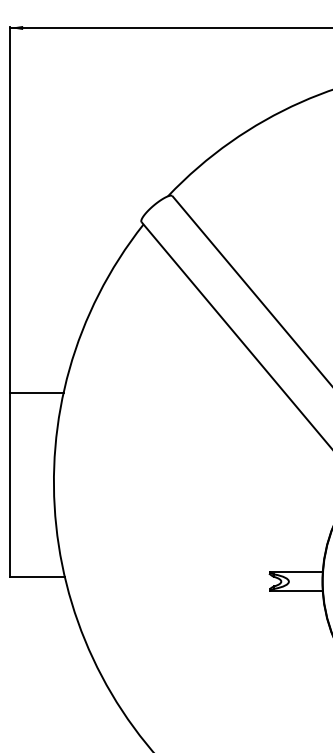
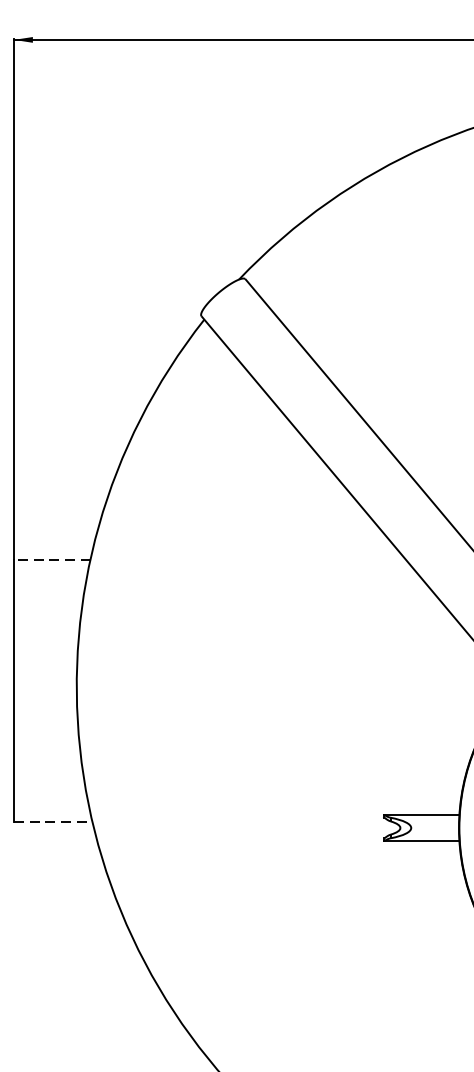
line: (36, 393) -> (51, 560), solid -> dashed
line: (37, 577) -> (53, 822), solid -> dashed

